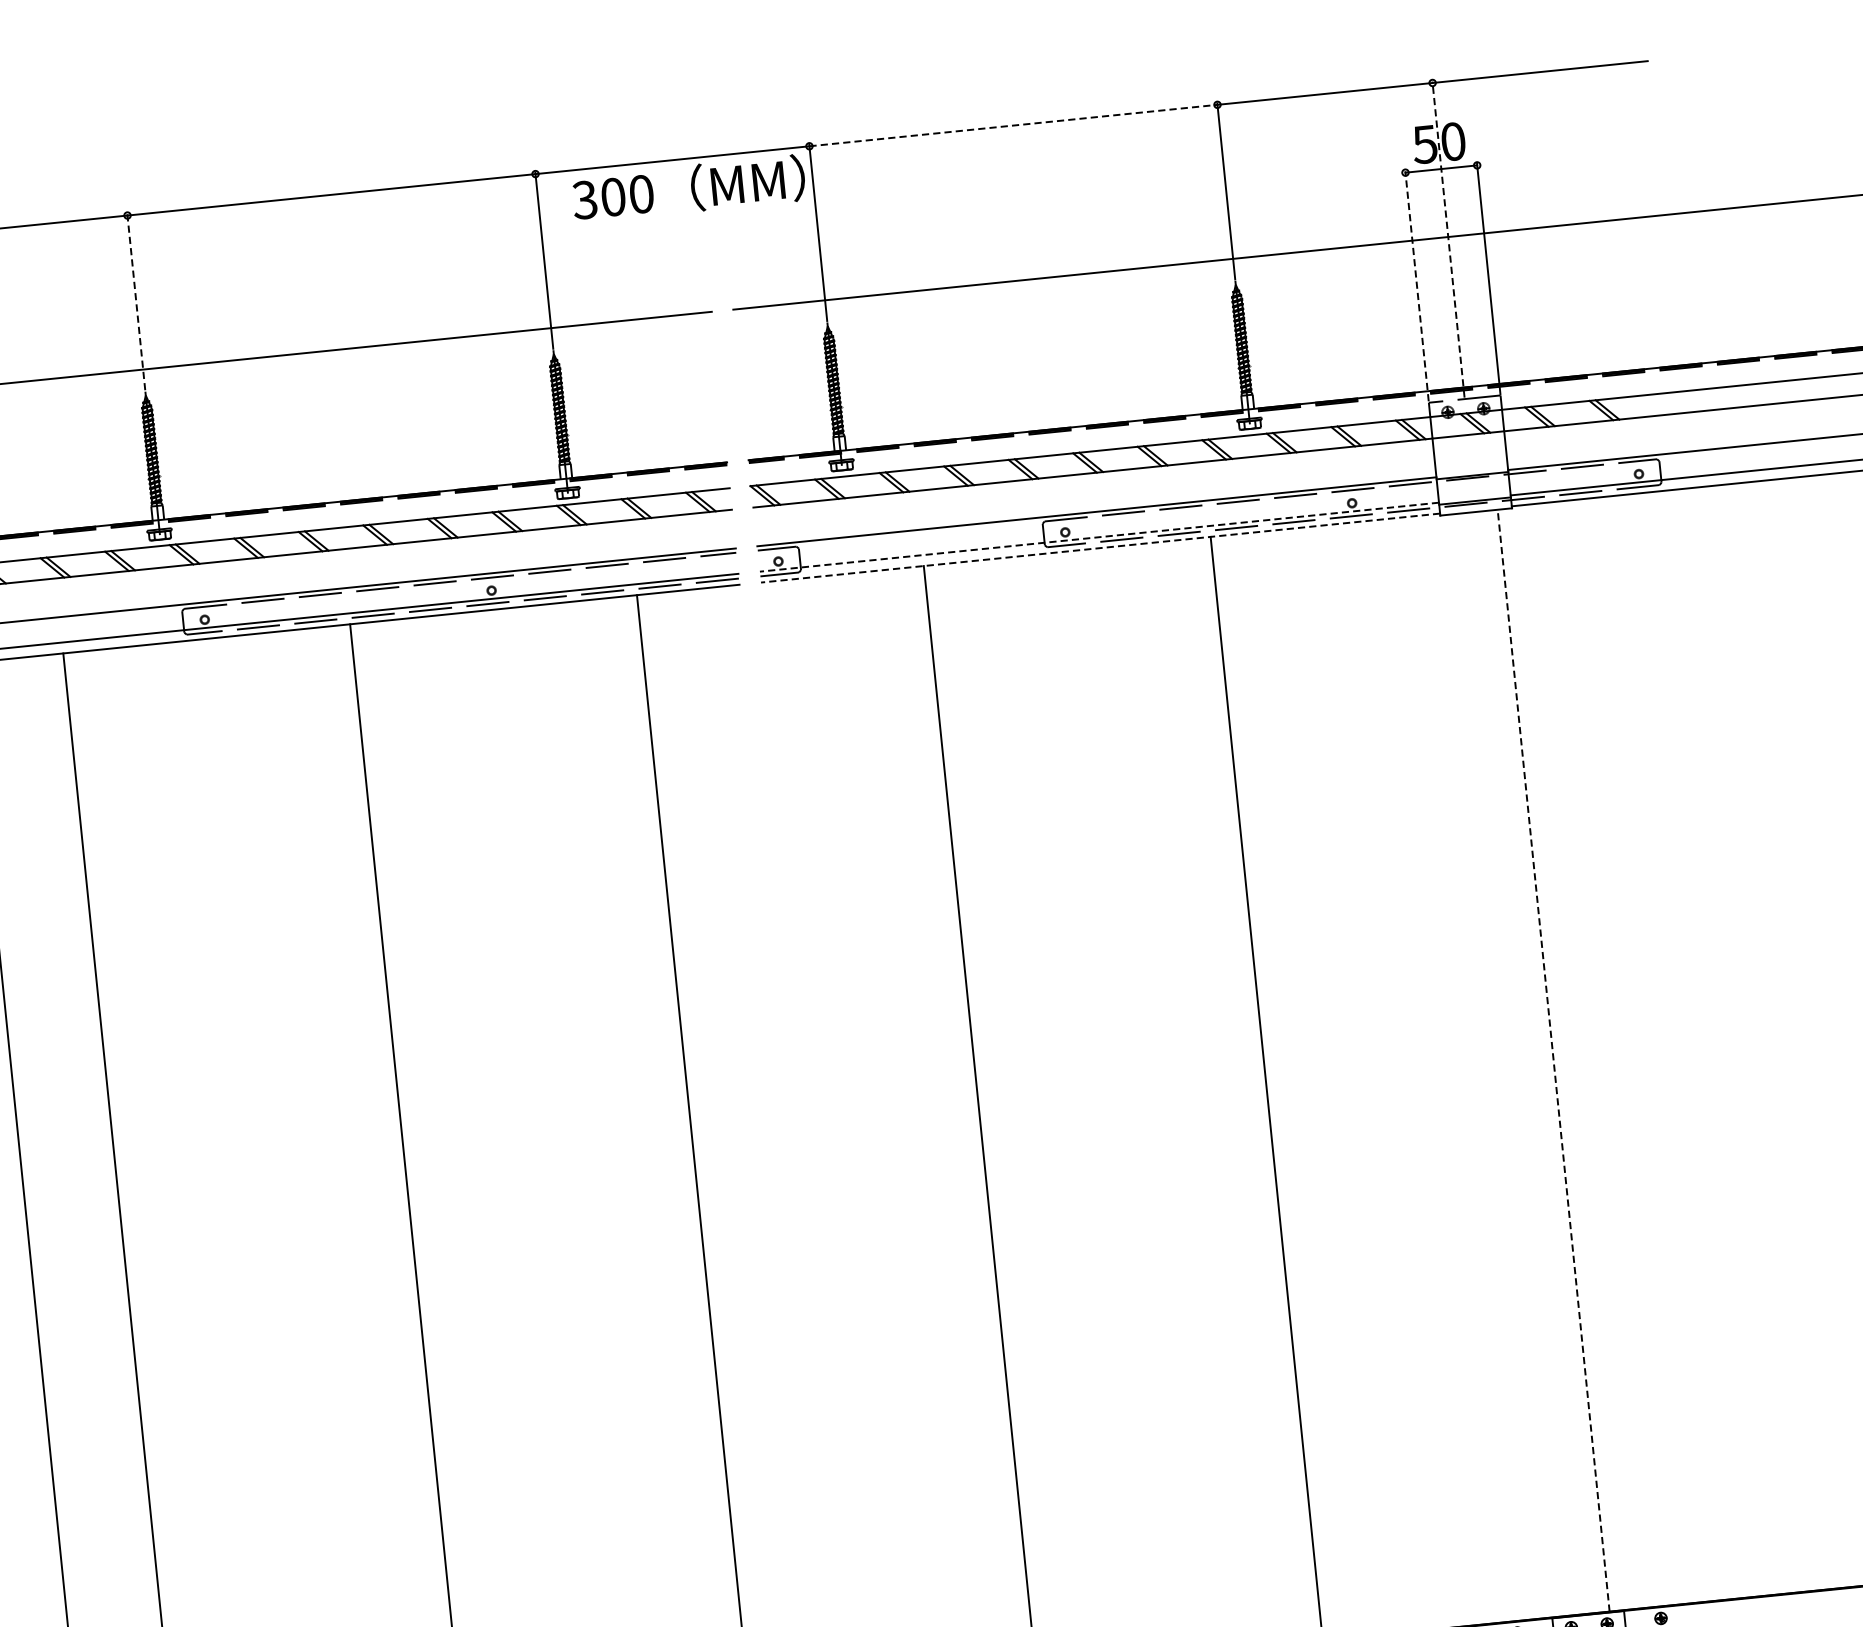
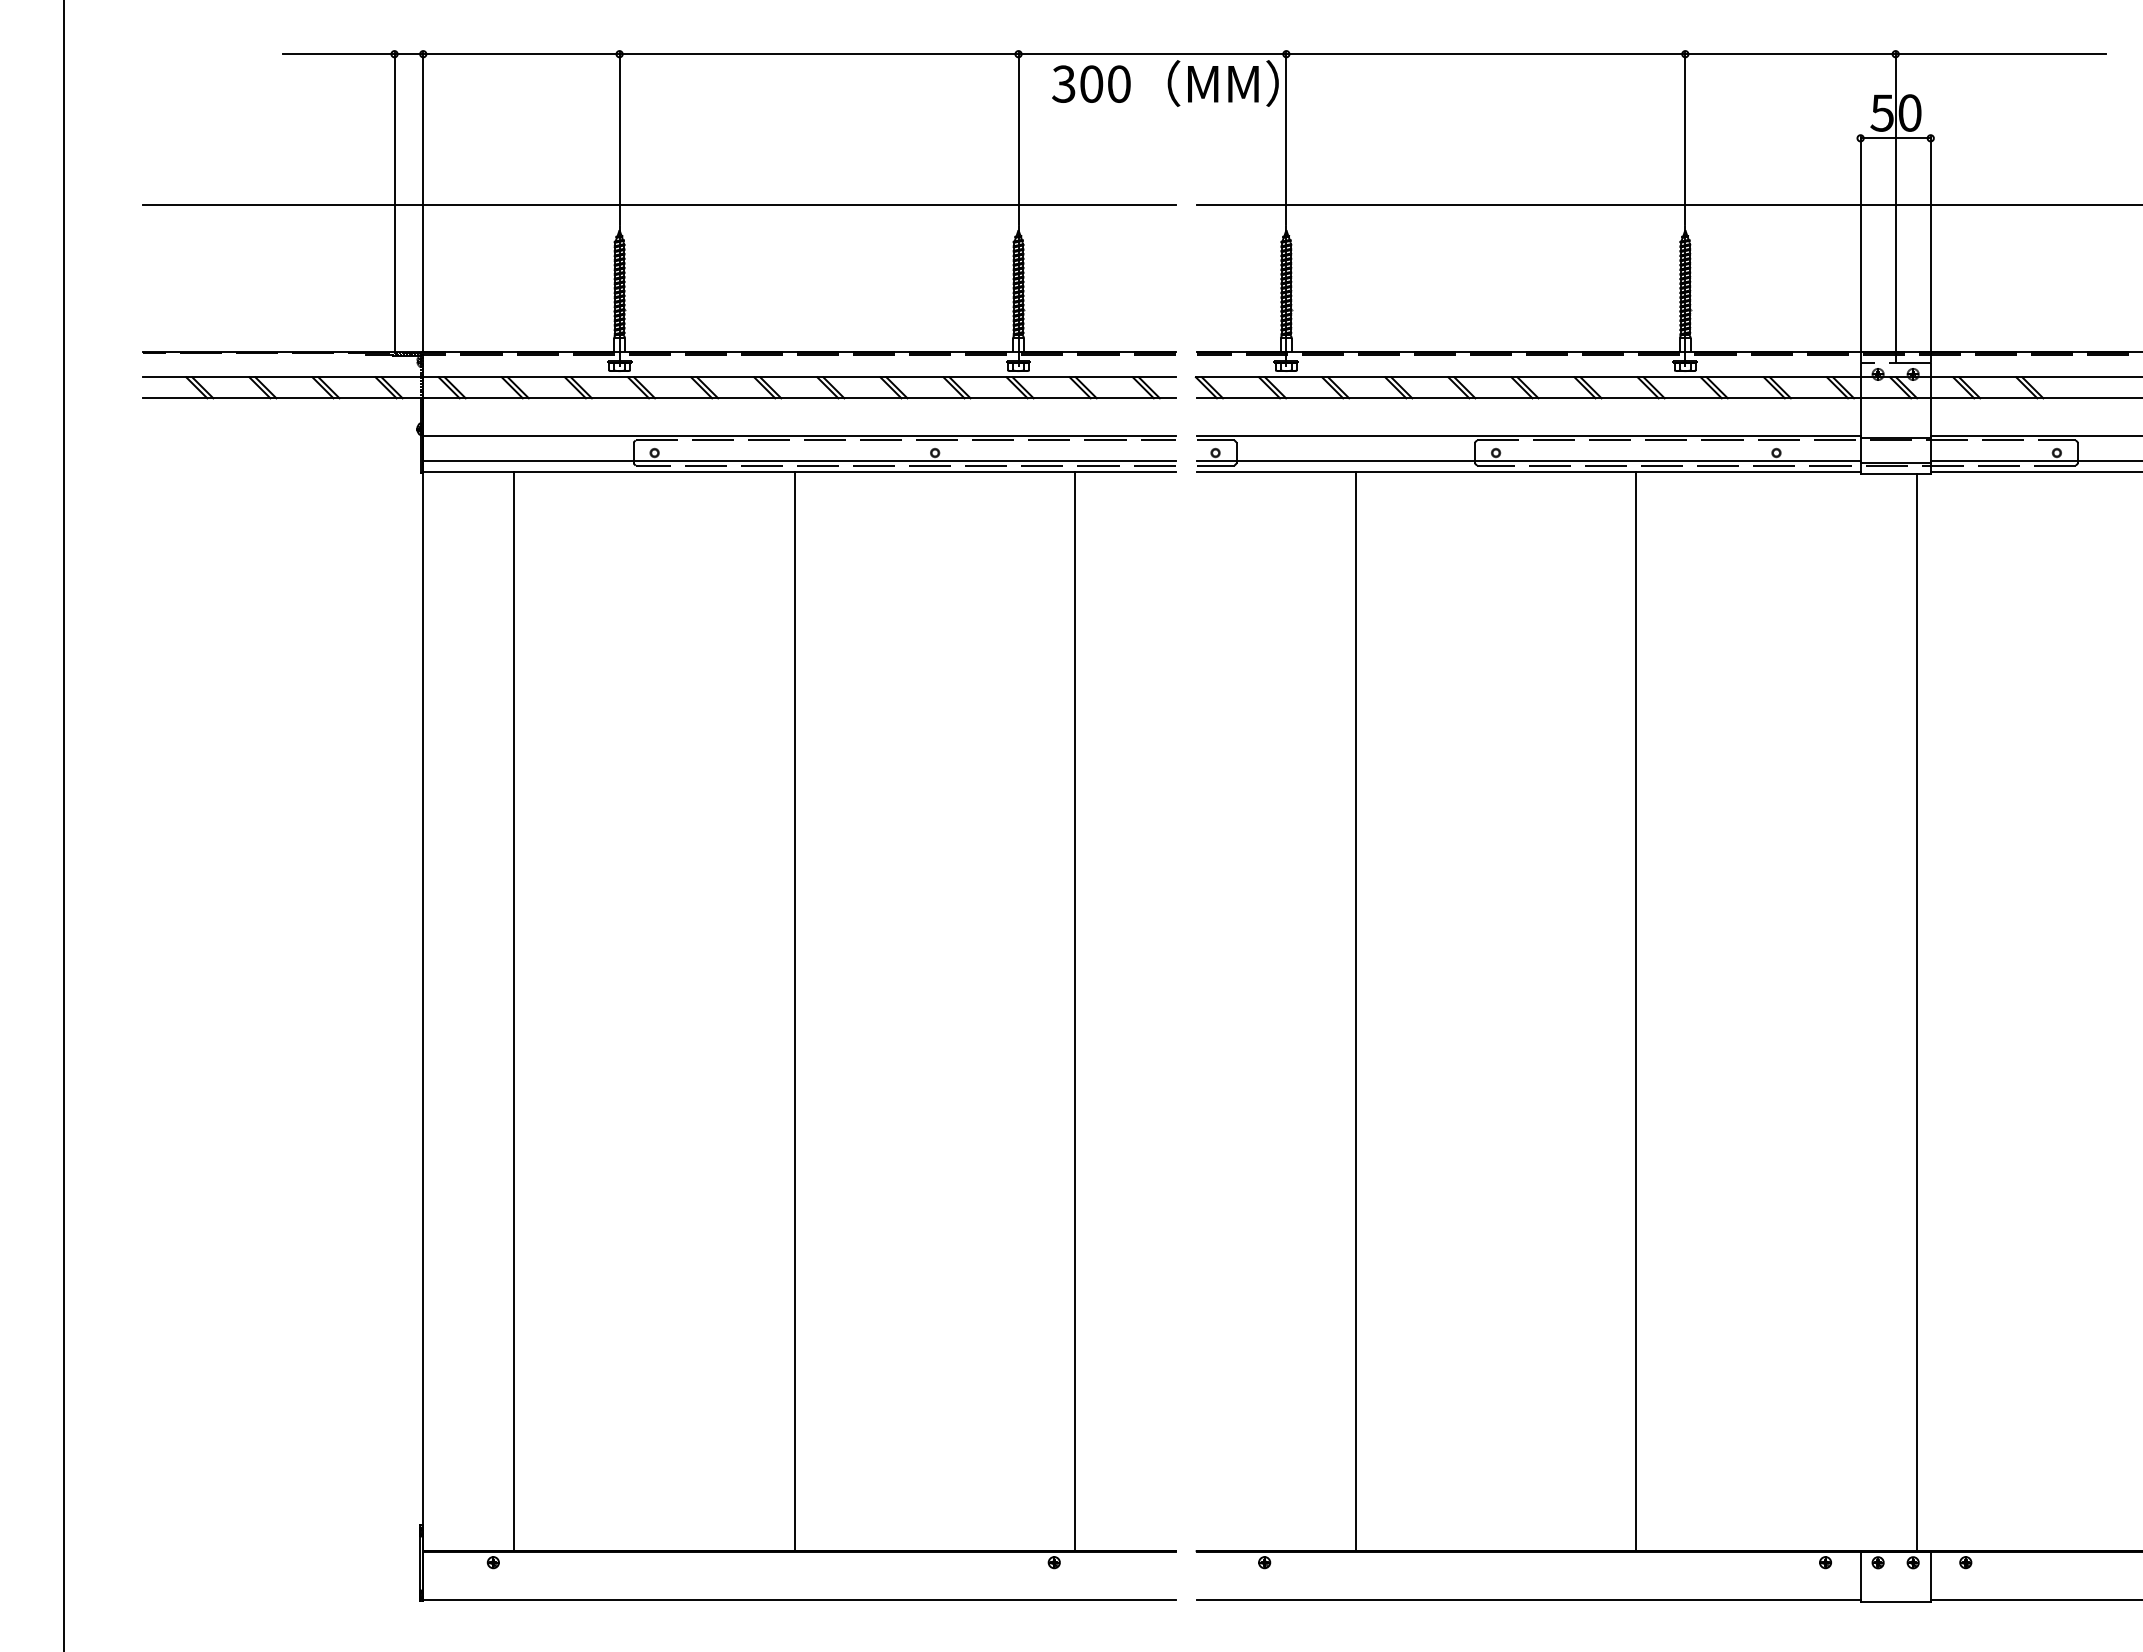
line: (1014, 125) -> (1486, 54), dashed -> solid
line: (1448, 239) -> (1895, 207), dashed -> solid
line: (1416, 285) -> (1860, 248), dashed -> solid
line: (136, 301) -> (619, 138), dashed -> solid
line: (1099, 537) -> (1528, 461), dashed -> solid
line: (1100, 547) -> (1528, 471), dashed -> solid
line: (1553, 1060) -> (1916, 1012), dashed -> solid

